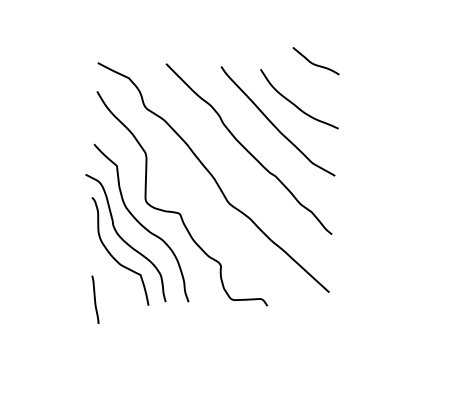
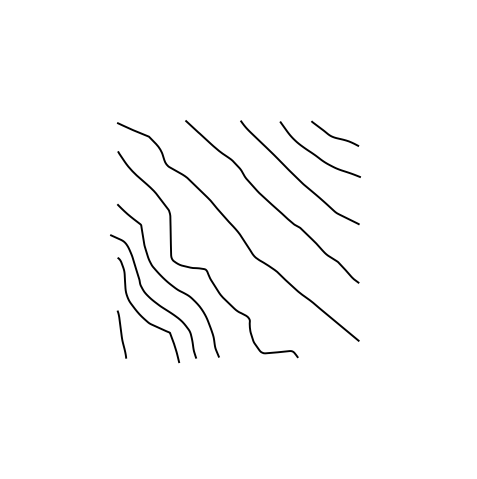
curve: (316, 63) -> (335, 136), moved
line: (95, 299) -> (121, 334), moved

